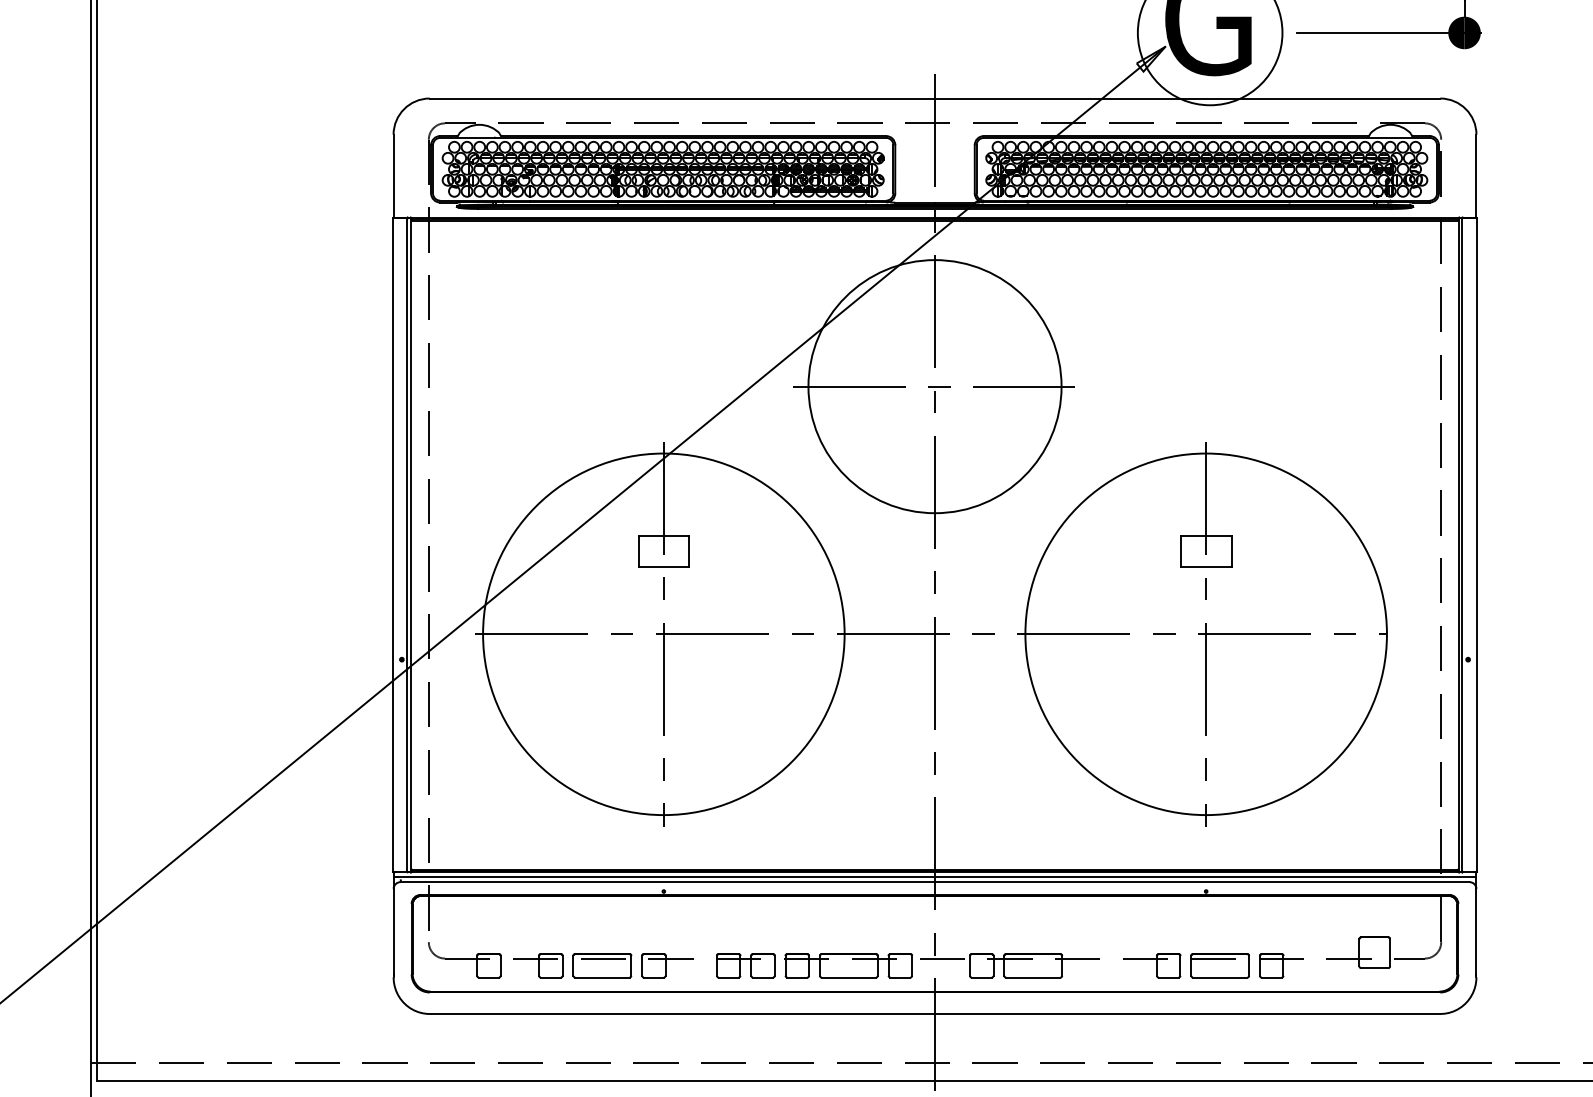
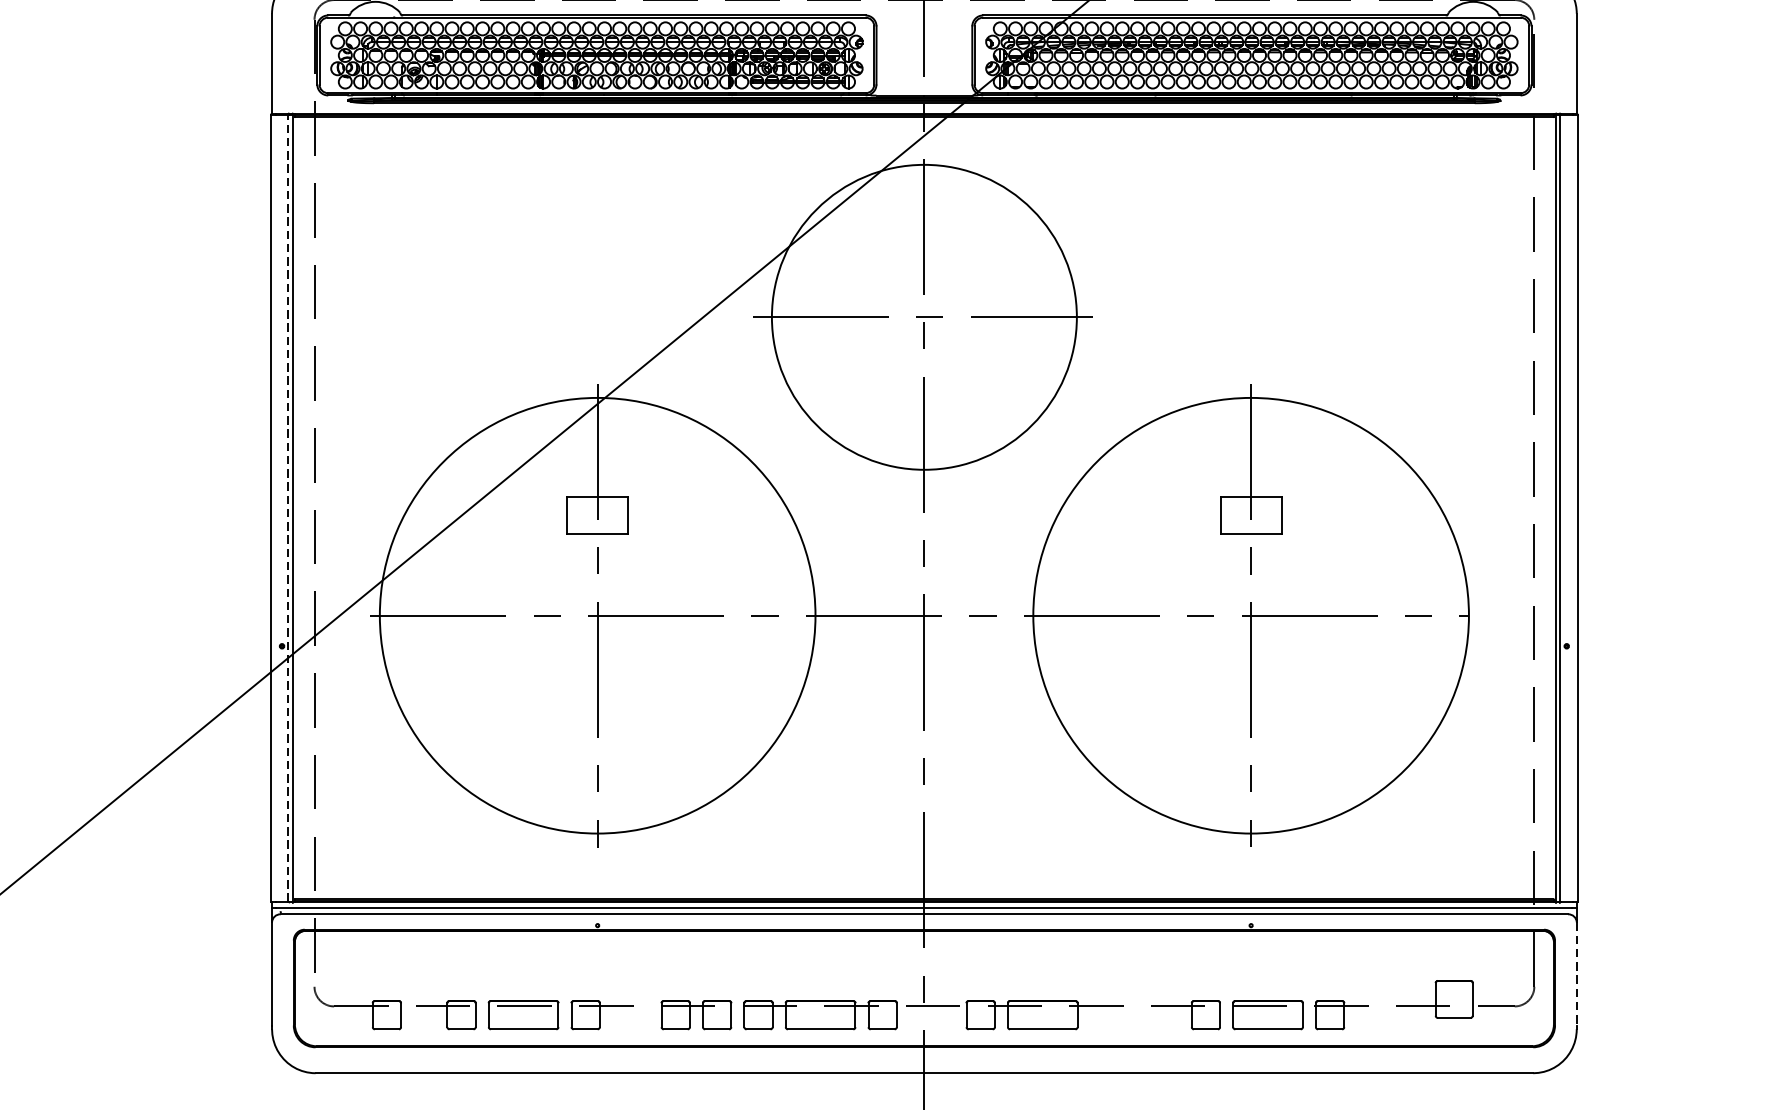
line: (406, 545) -> (287, 508), solid -> dashed
line: (1476, 932) -> (1576, 975), solid -> dashed

